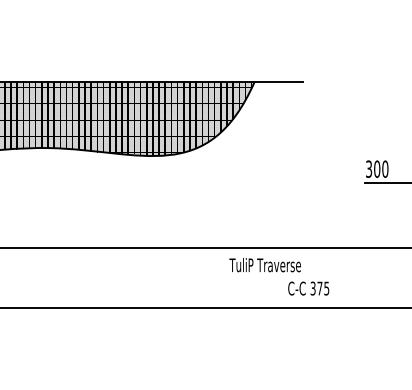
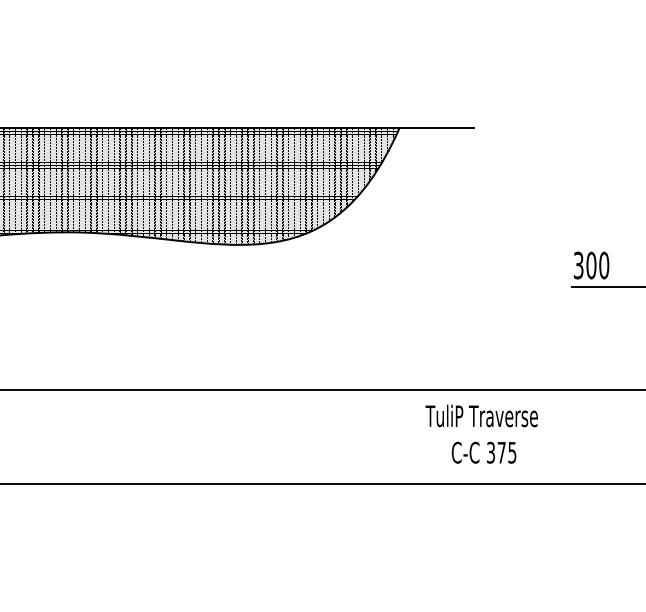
text: (264, 265) -> (480, 416), moved

